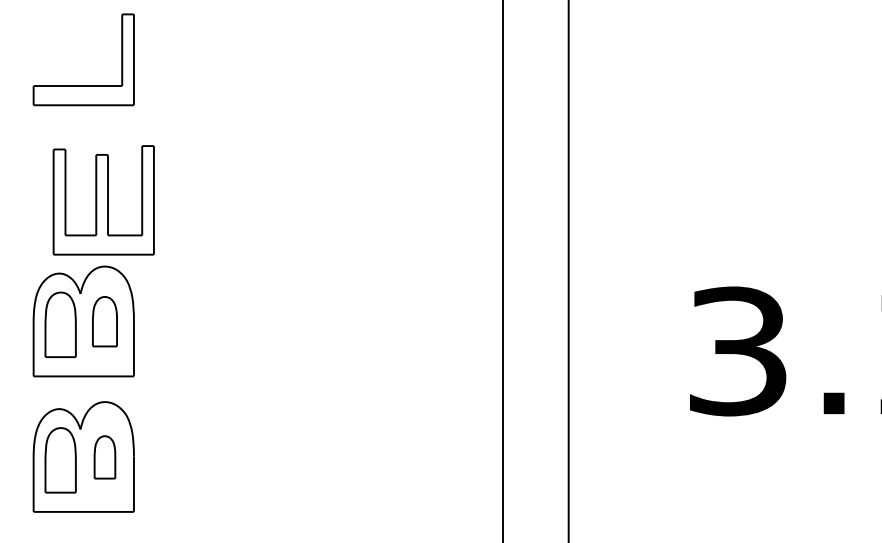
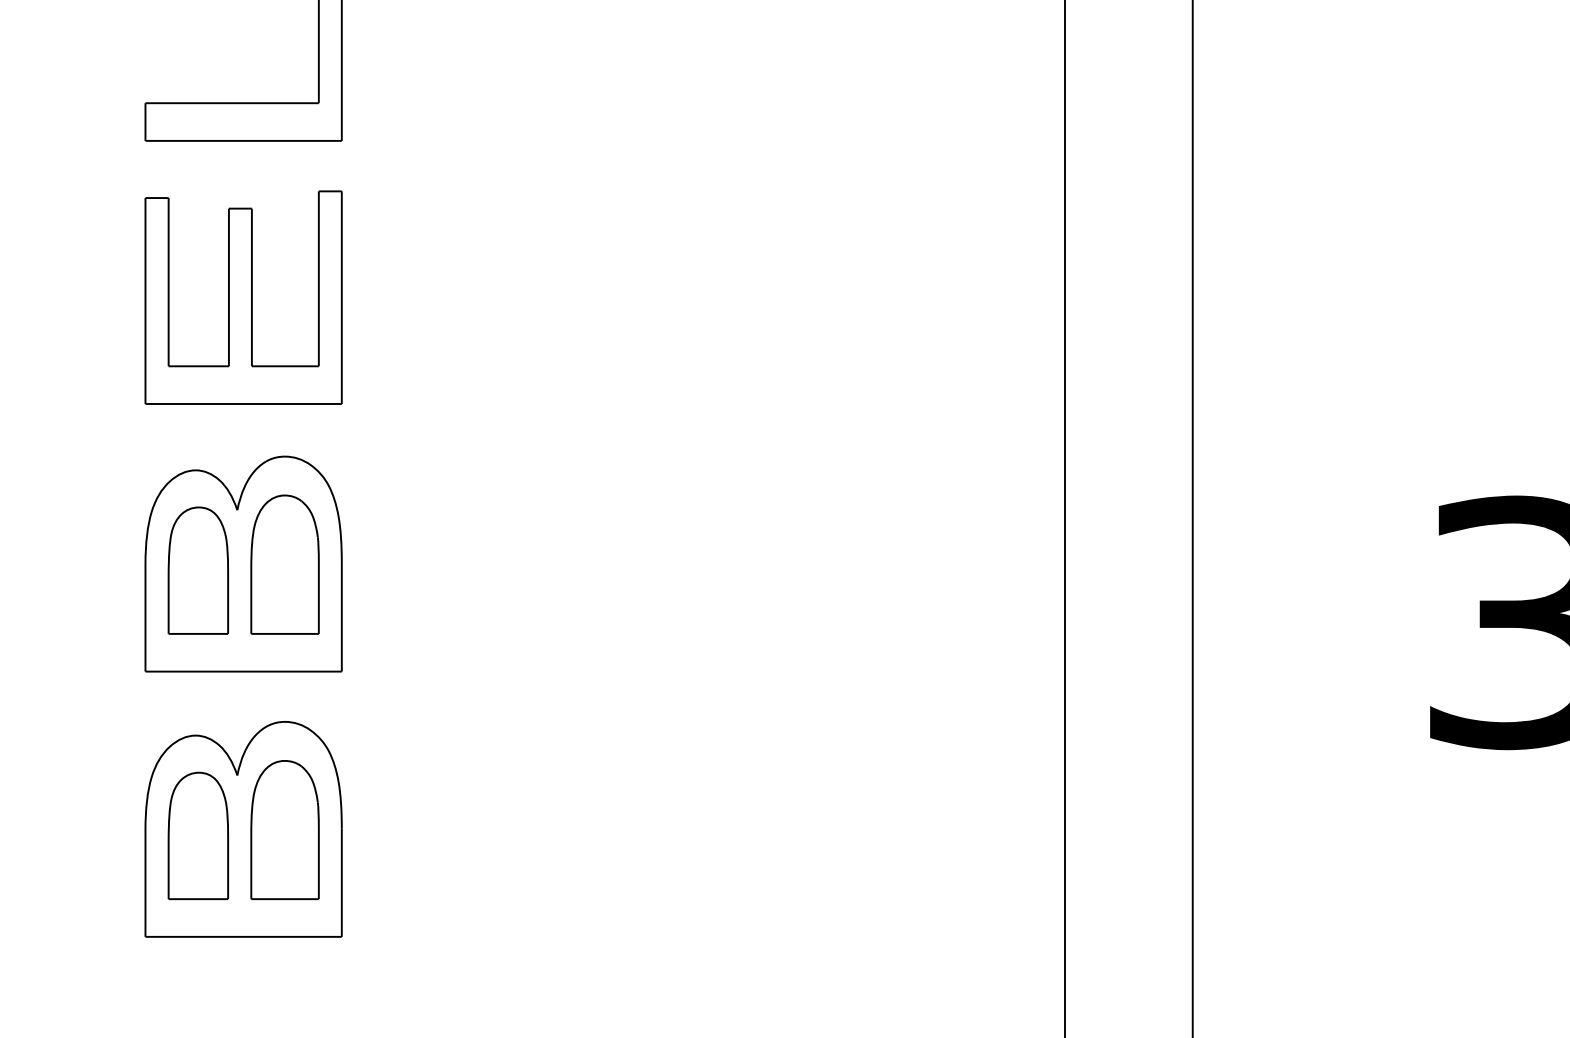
part: (103, 200) -> (243, 297), moved
part: (104, 321) -> (284, 564), size x1.43
part: (104, 457) -> (284, 830), size x1.67

